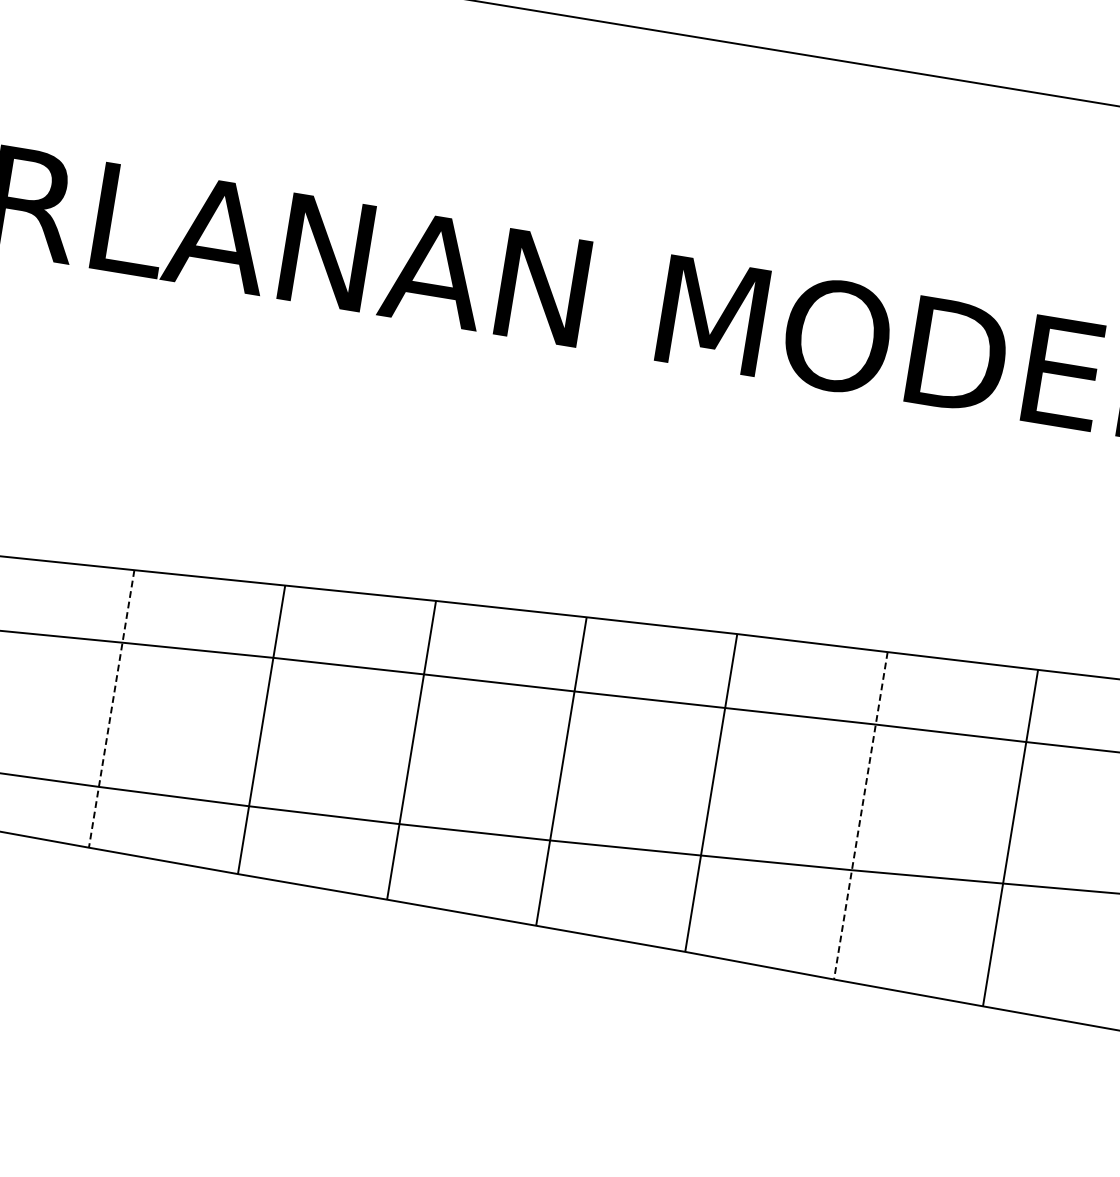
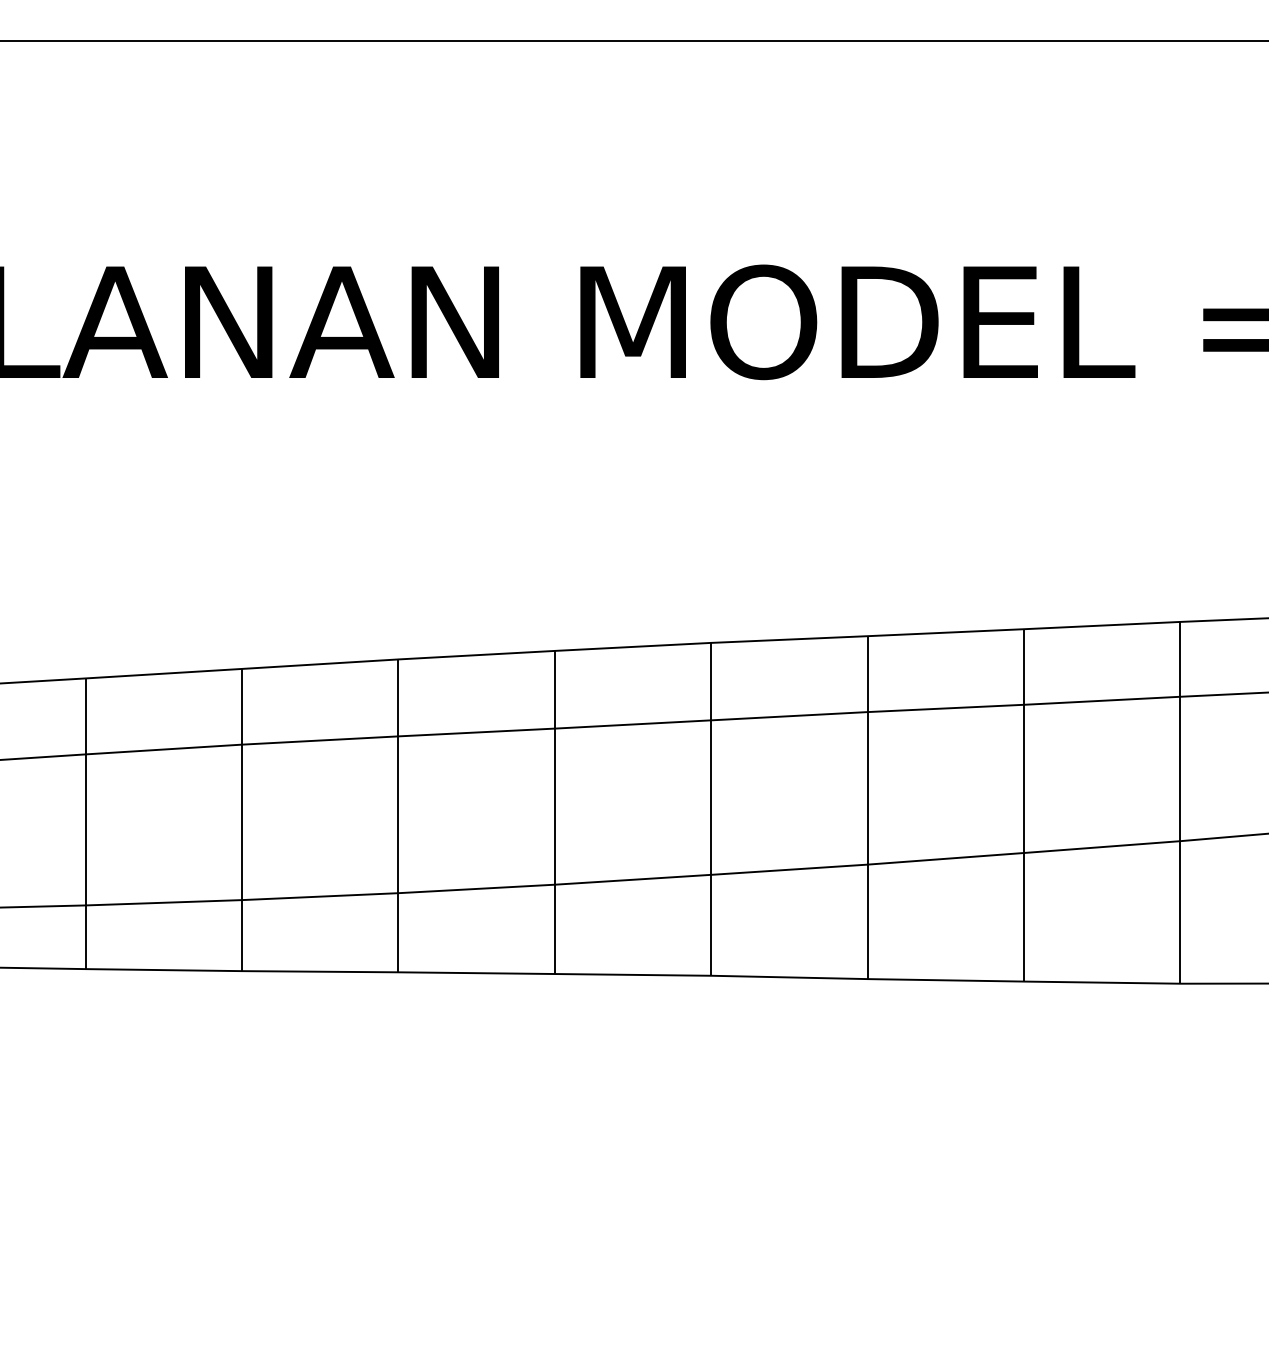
line: (111, 709) -> (85, 824), dashed -> solid
line: (860, 816) -> (867, 808), dashed -> solid

